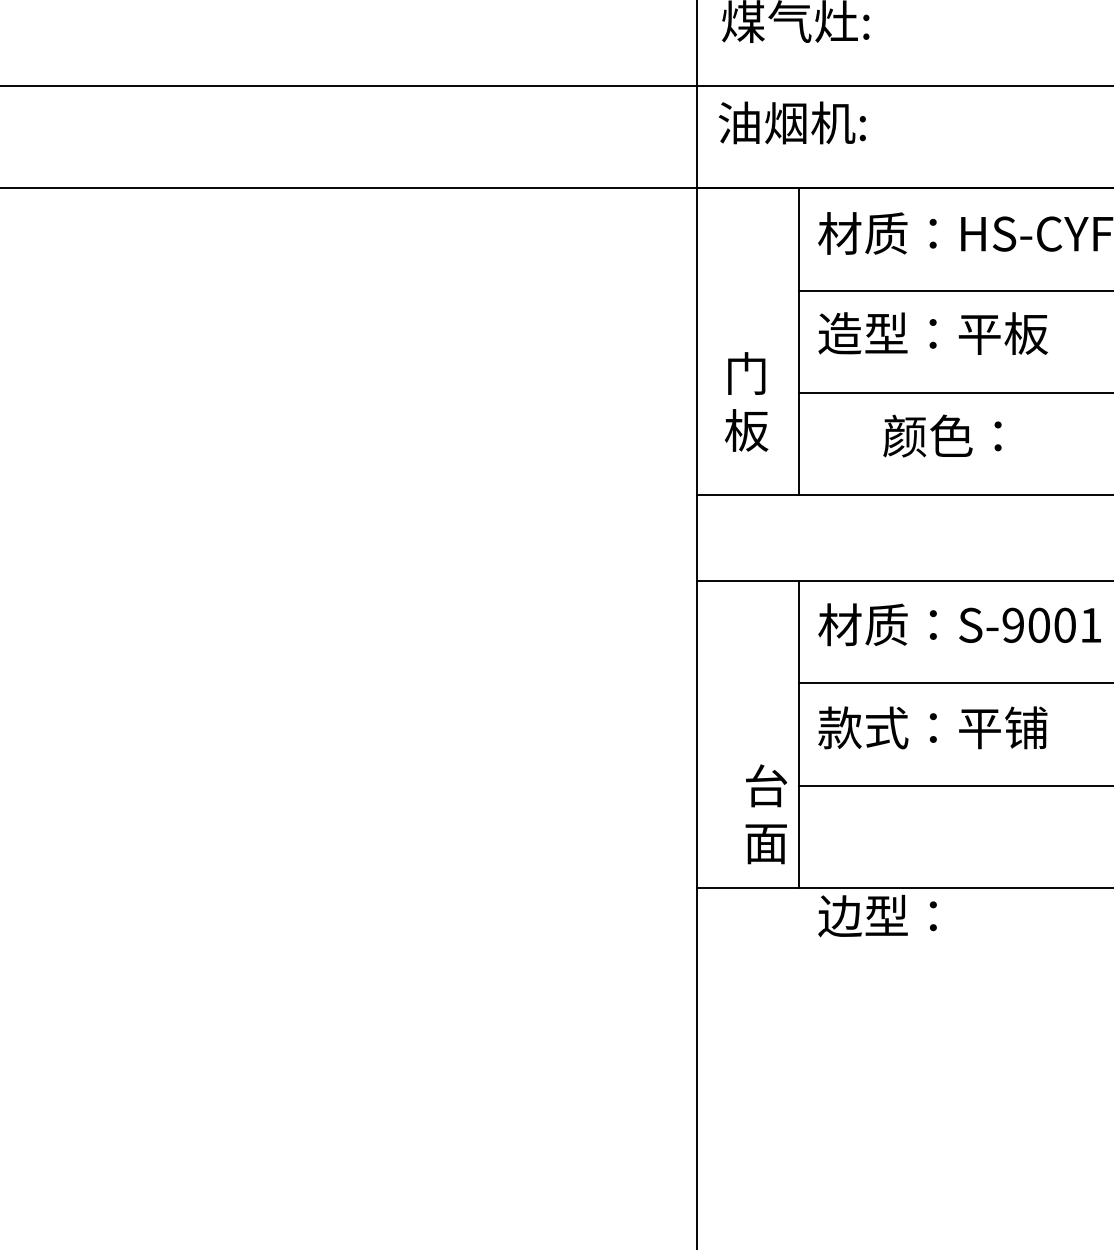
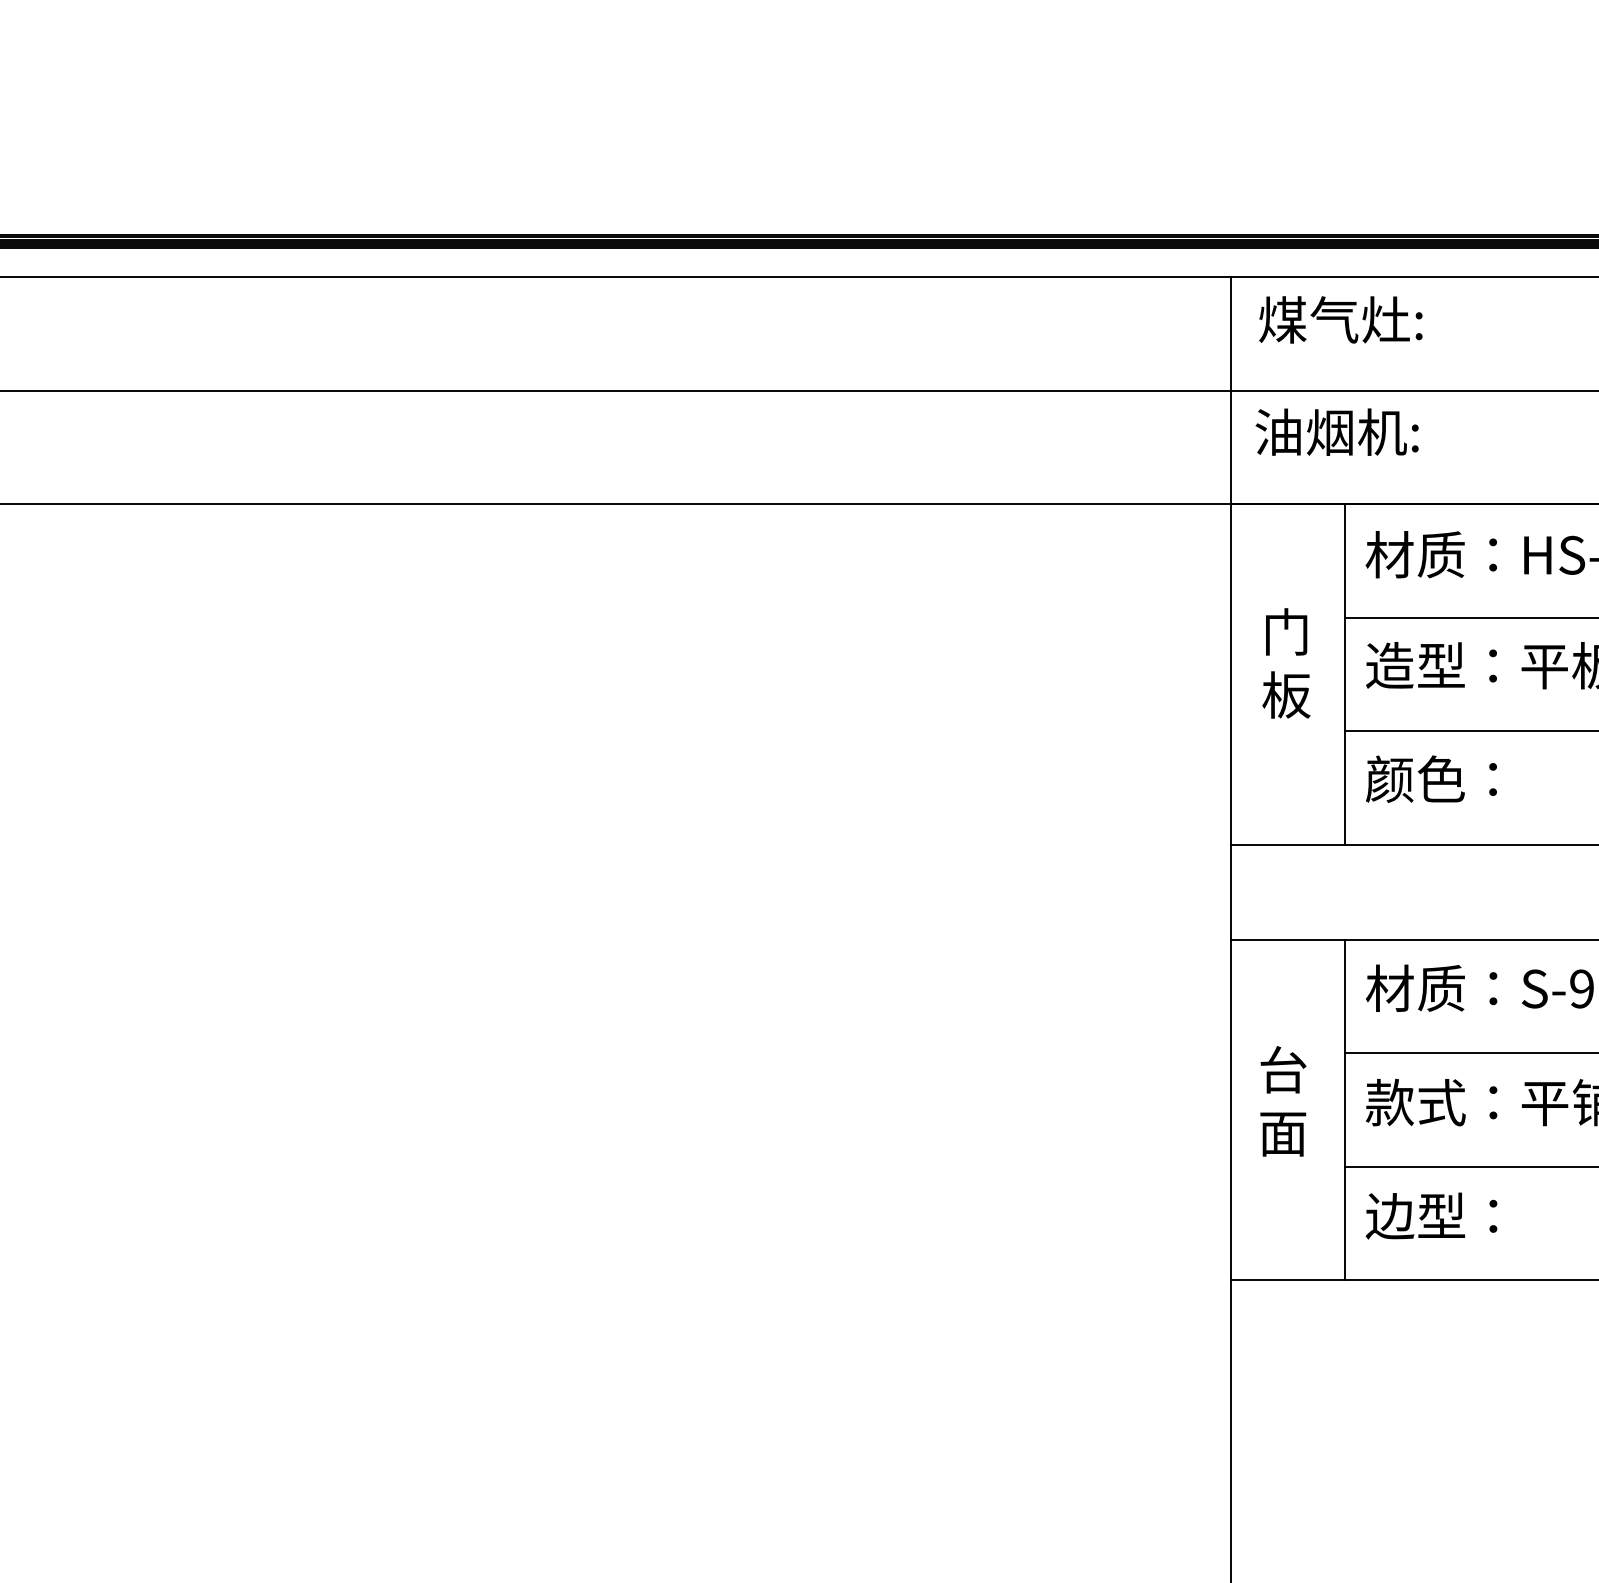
text: (746, 402) -> (1286, 663), moved
text: (942, 435) -> (1431, 778), moved
text: (766, 814) -> (1283, 1101), moved
text: (877, 915) -> (1431, 1215), moved

